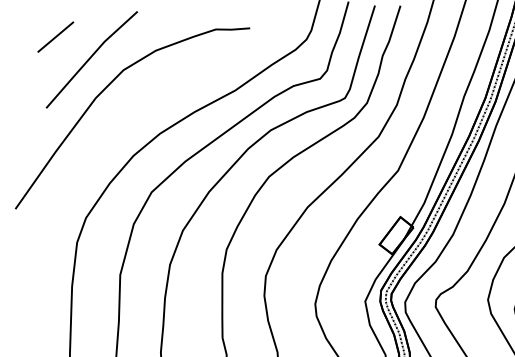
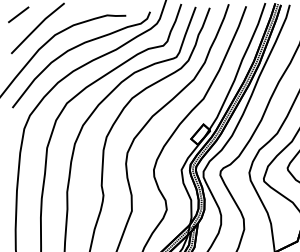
part: (161, 92) -> (75, 48), added

